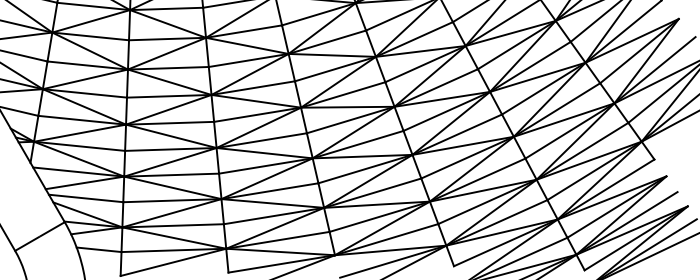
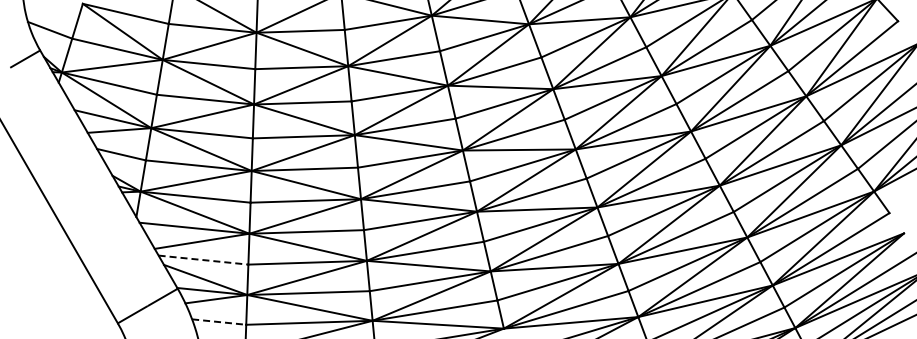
line: (86, 198) -> (204, 260), solid -> dashed
line: (99, 250) -> (219, 322), solid -> dashed

